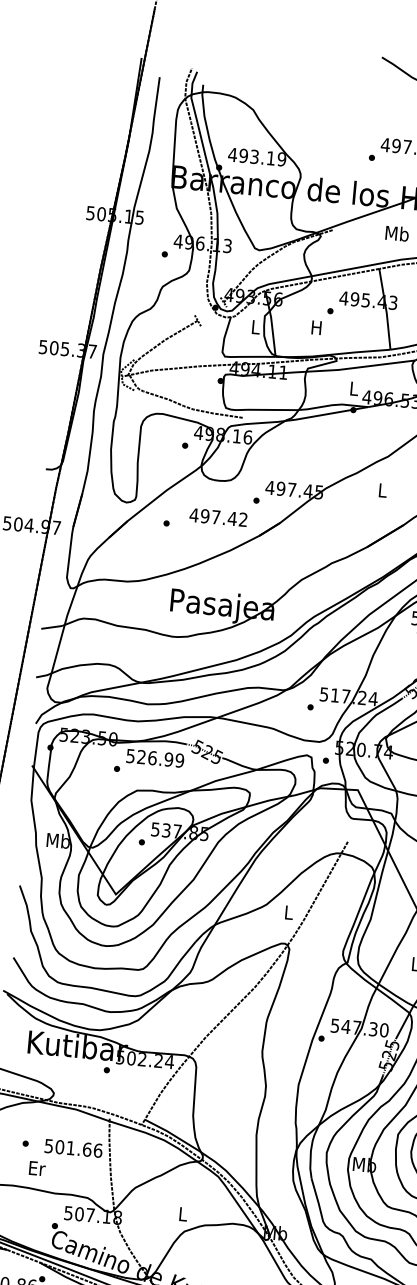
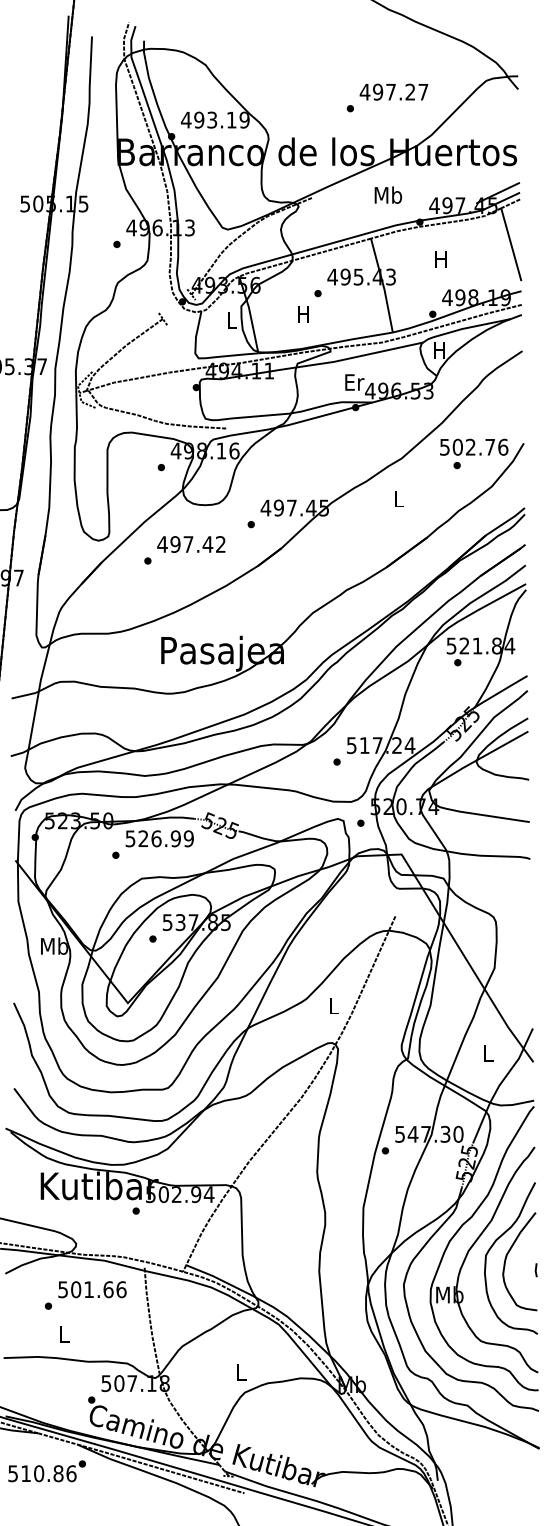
text: (354, 388) -> (354, 382), L -> Er
text: (218, 517) -> (191, 544), moved
text: (158, 1060) -> (196, 1194), 502.24 -> 502.94
text: (73, 1148) -> (92, 1289), moved
text: (37, 1168) -> (64, 1334), Er -> L

